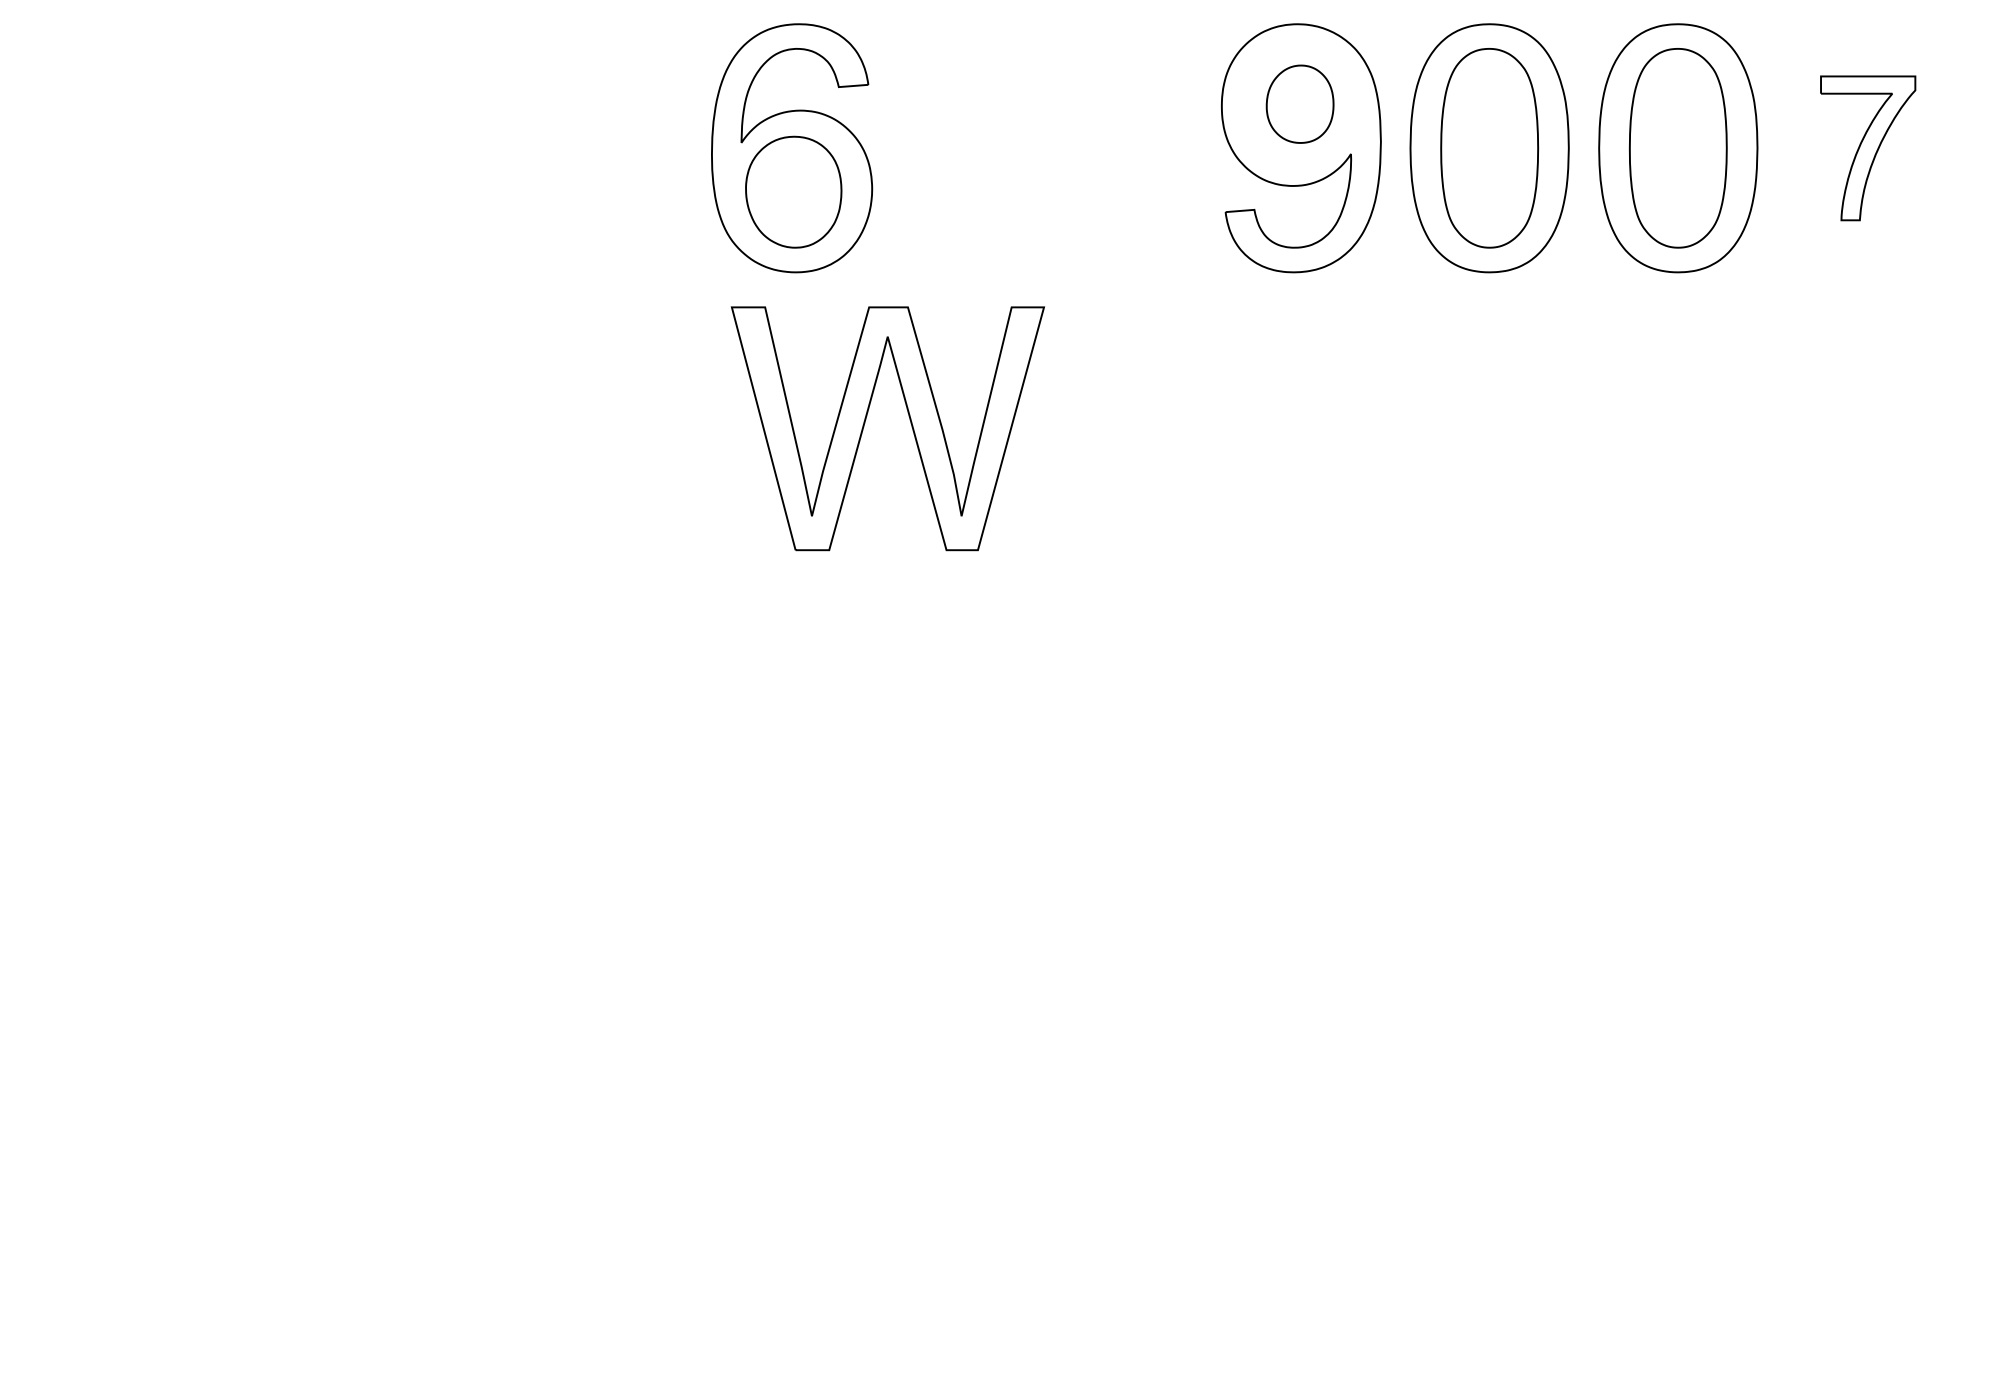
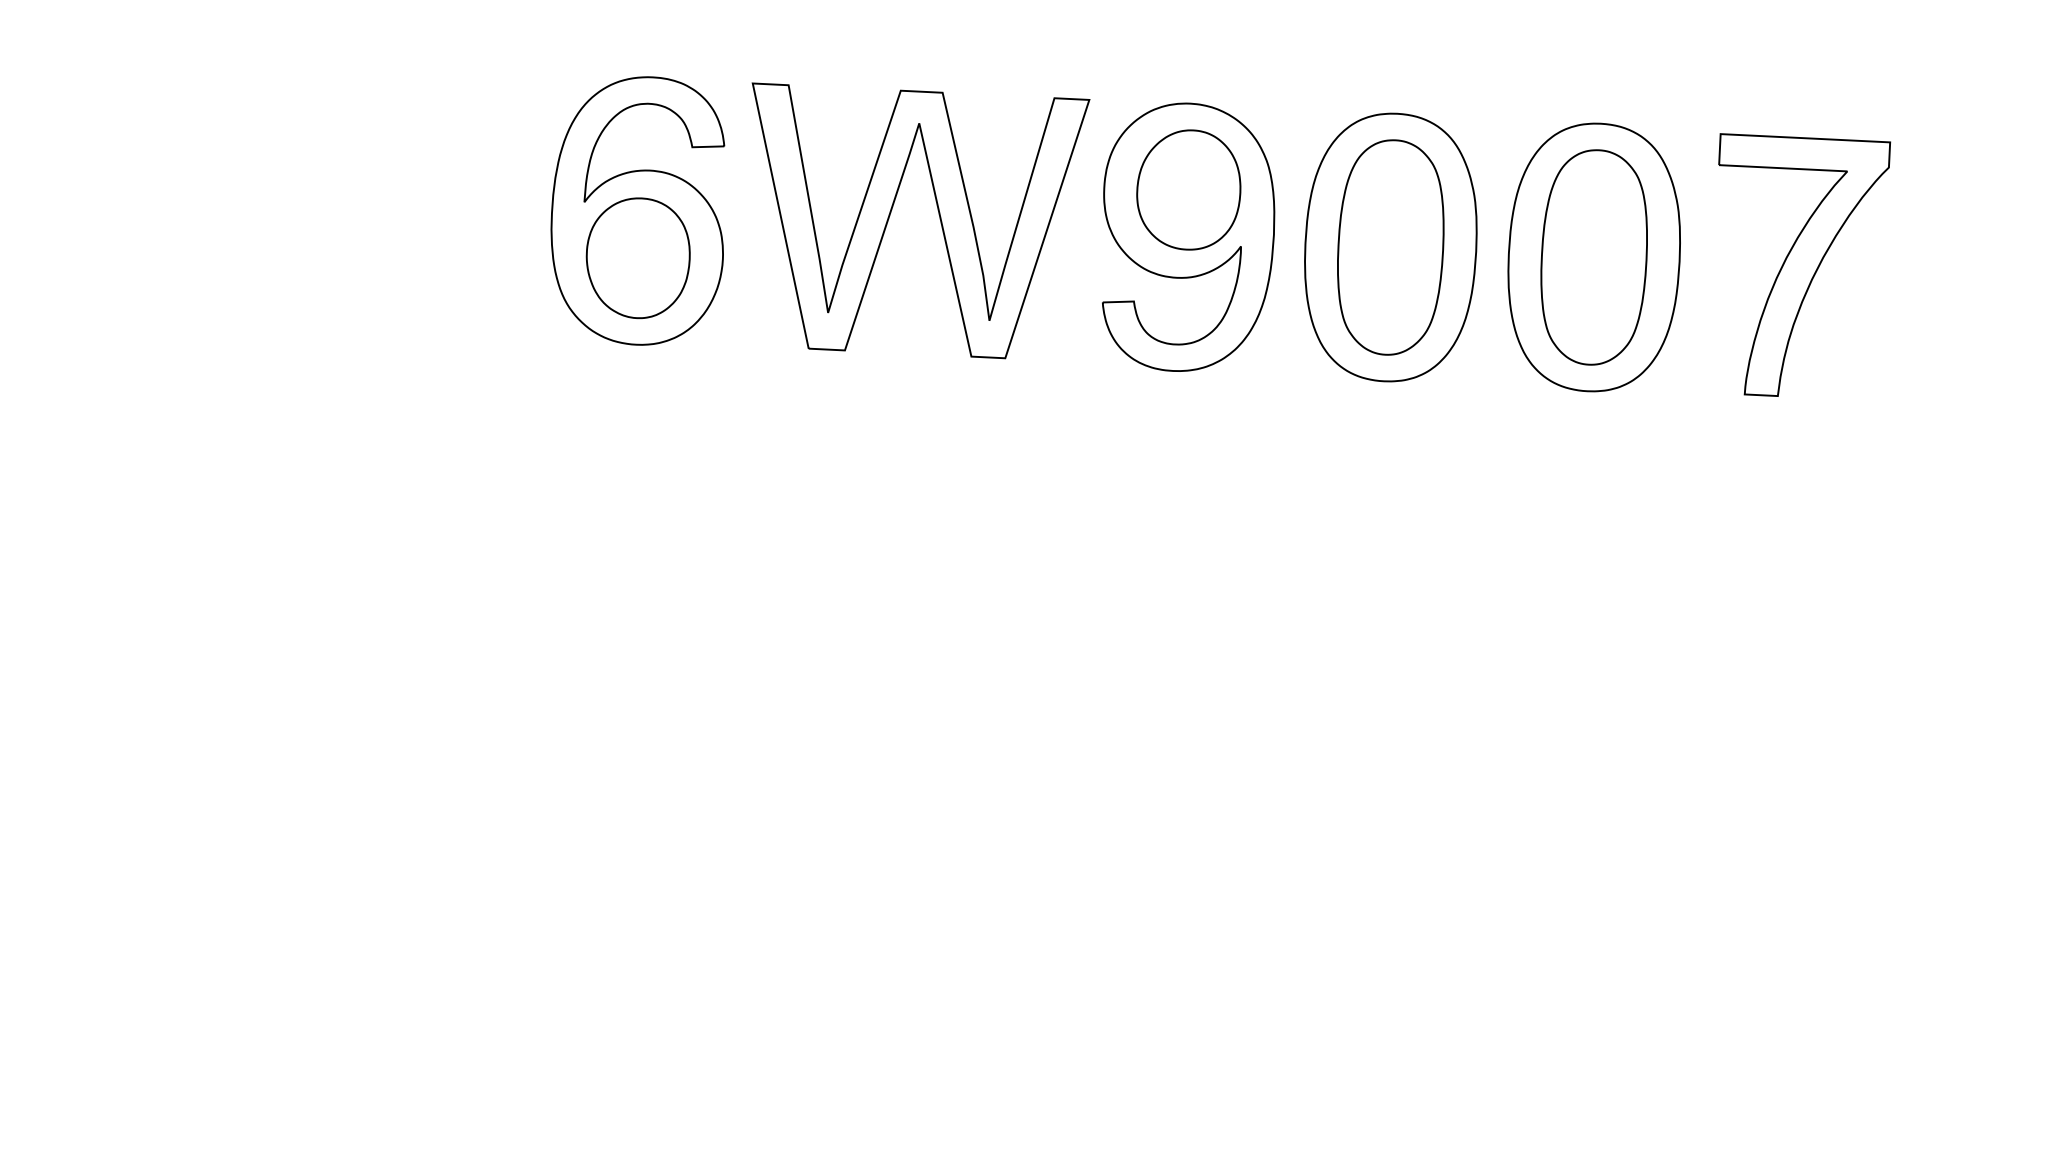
part: (1299, 104) -> (1188, 190), size x1.43
part: (1867, 148) -> (1798, 267), size x1.67
part: (865, 423) -> (890, 215), moved

